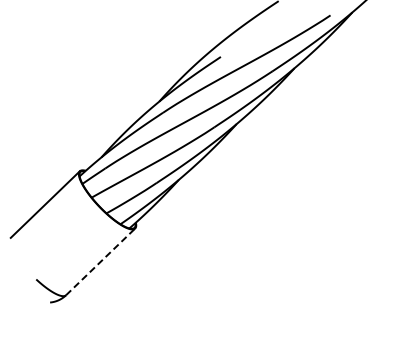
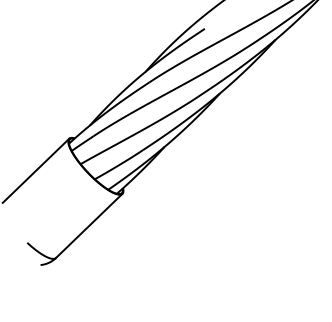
line: (101, 261) -> (90, 225), dashed -> solid

